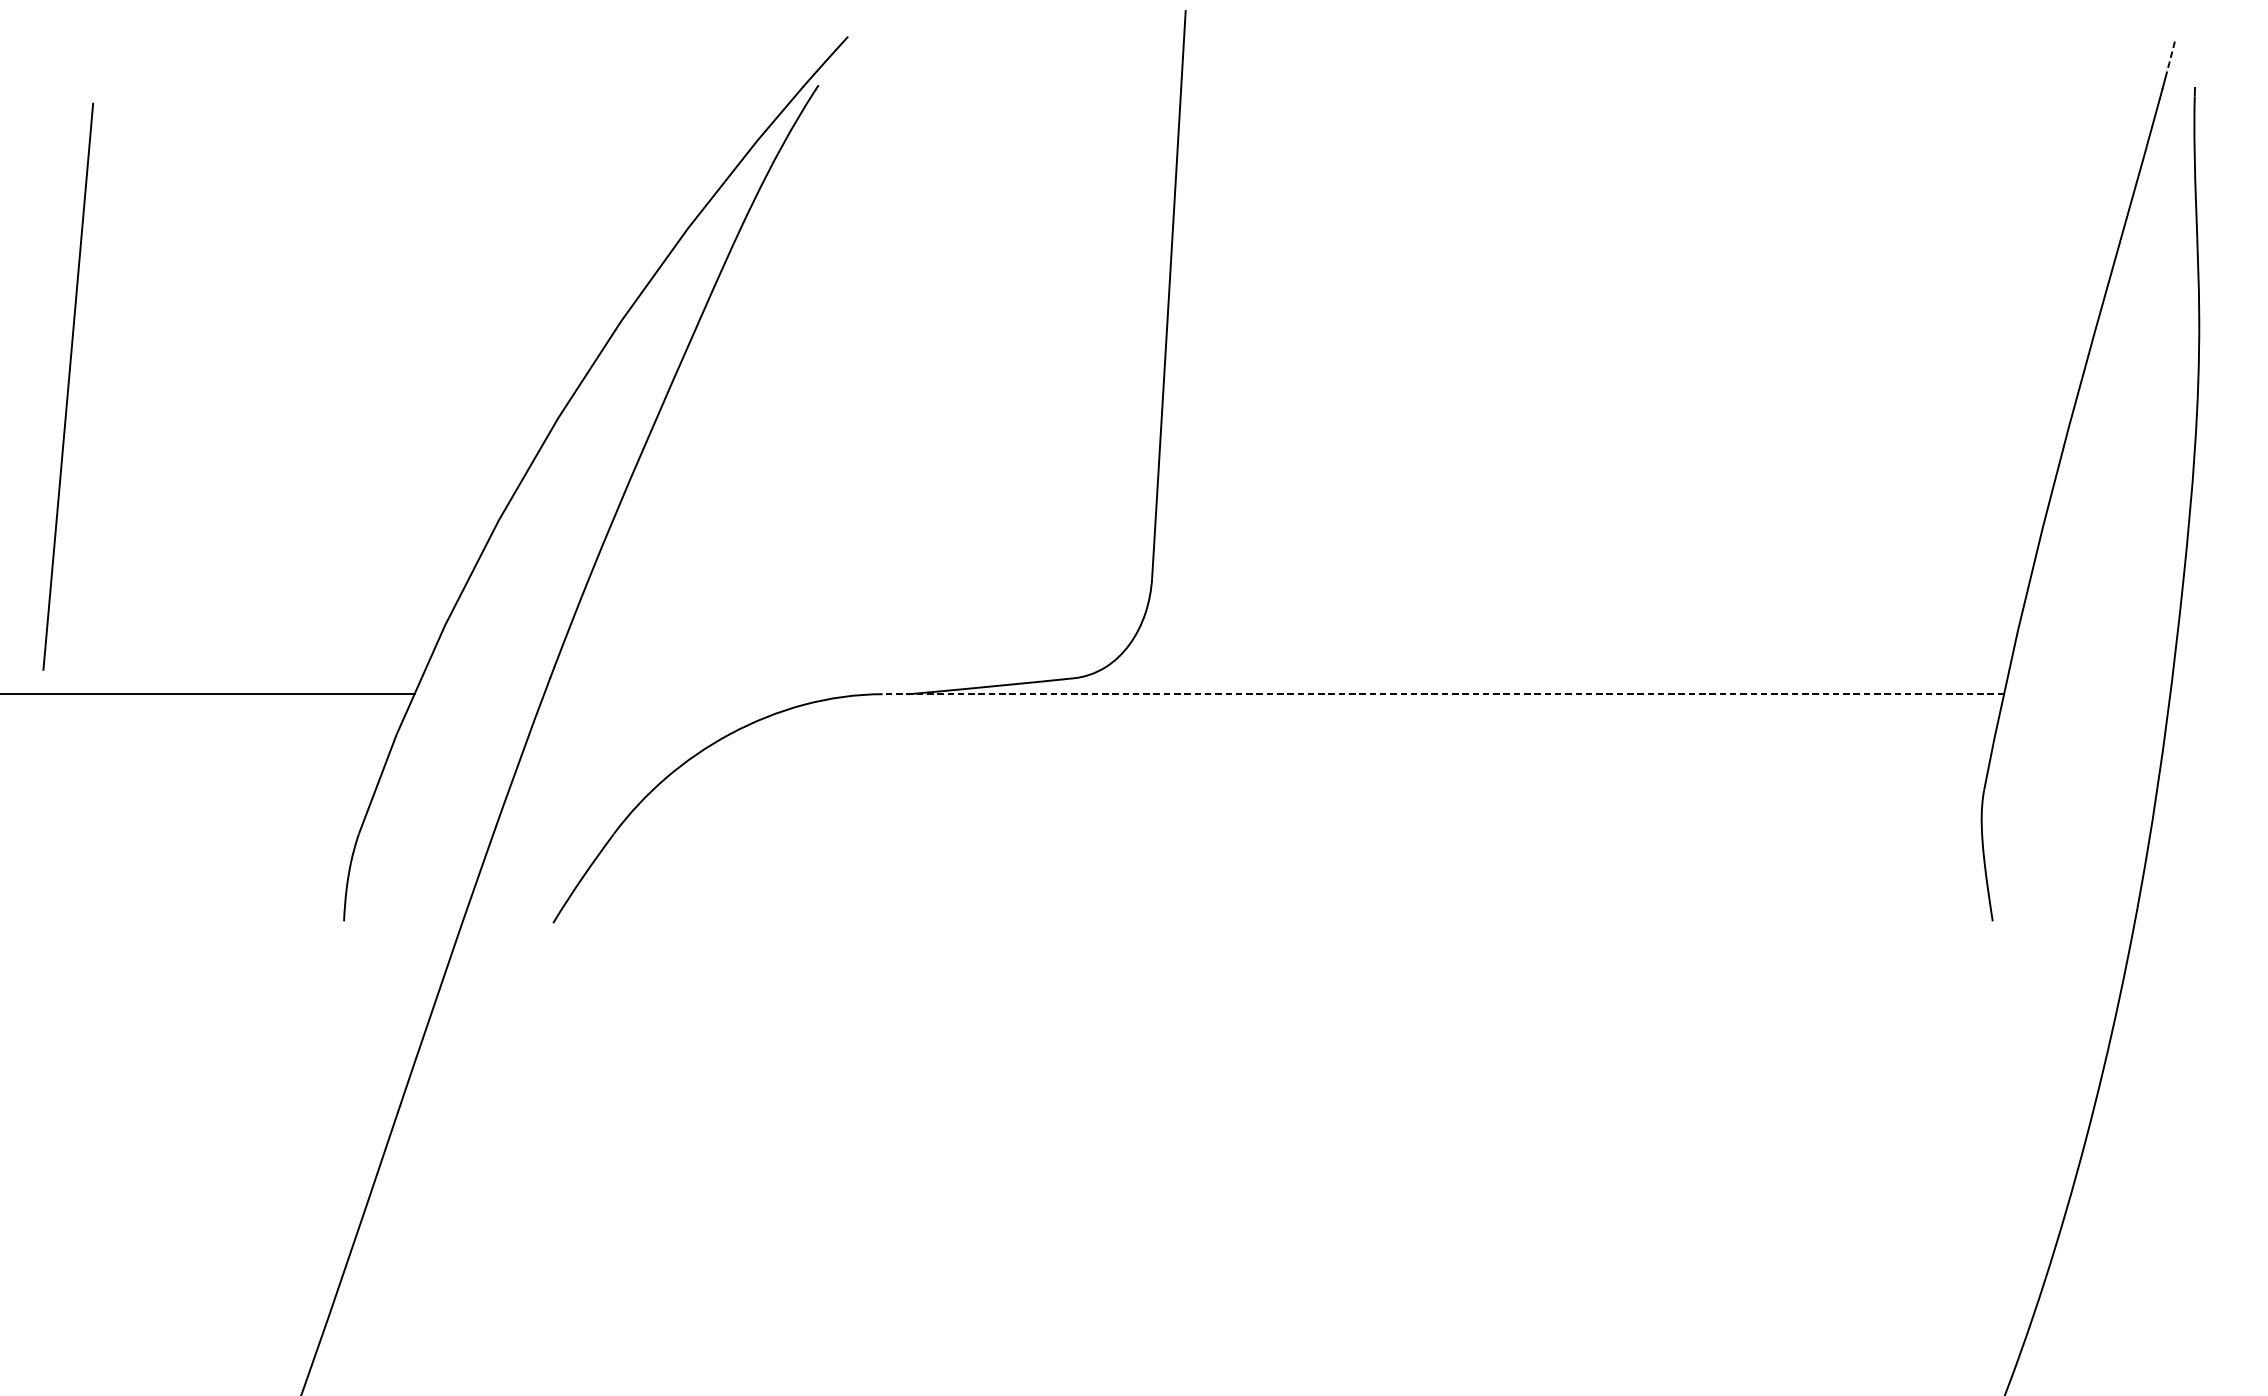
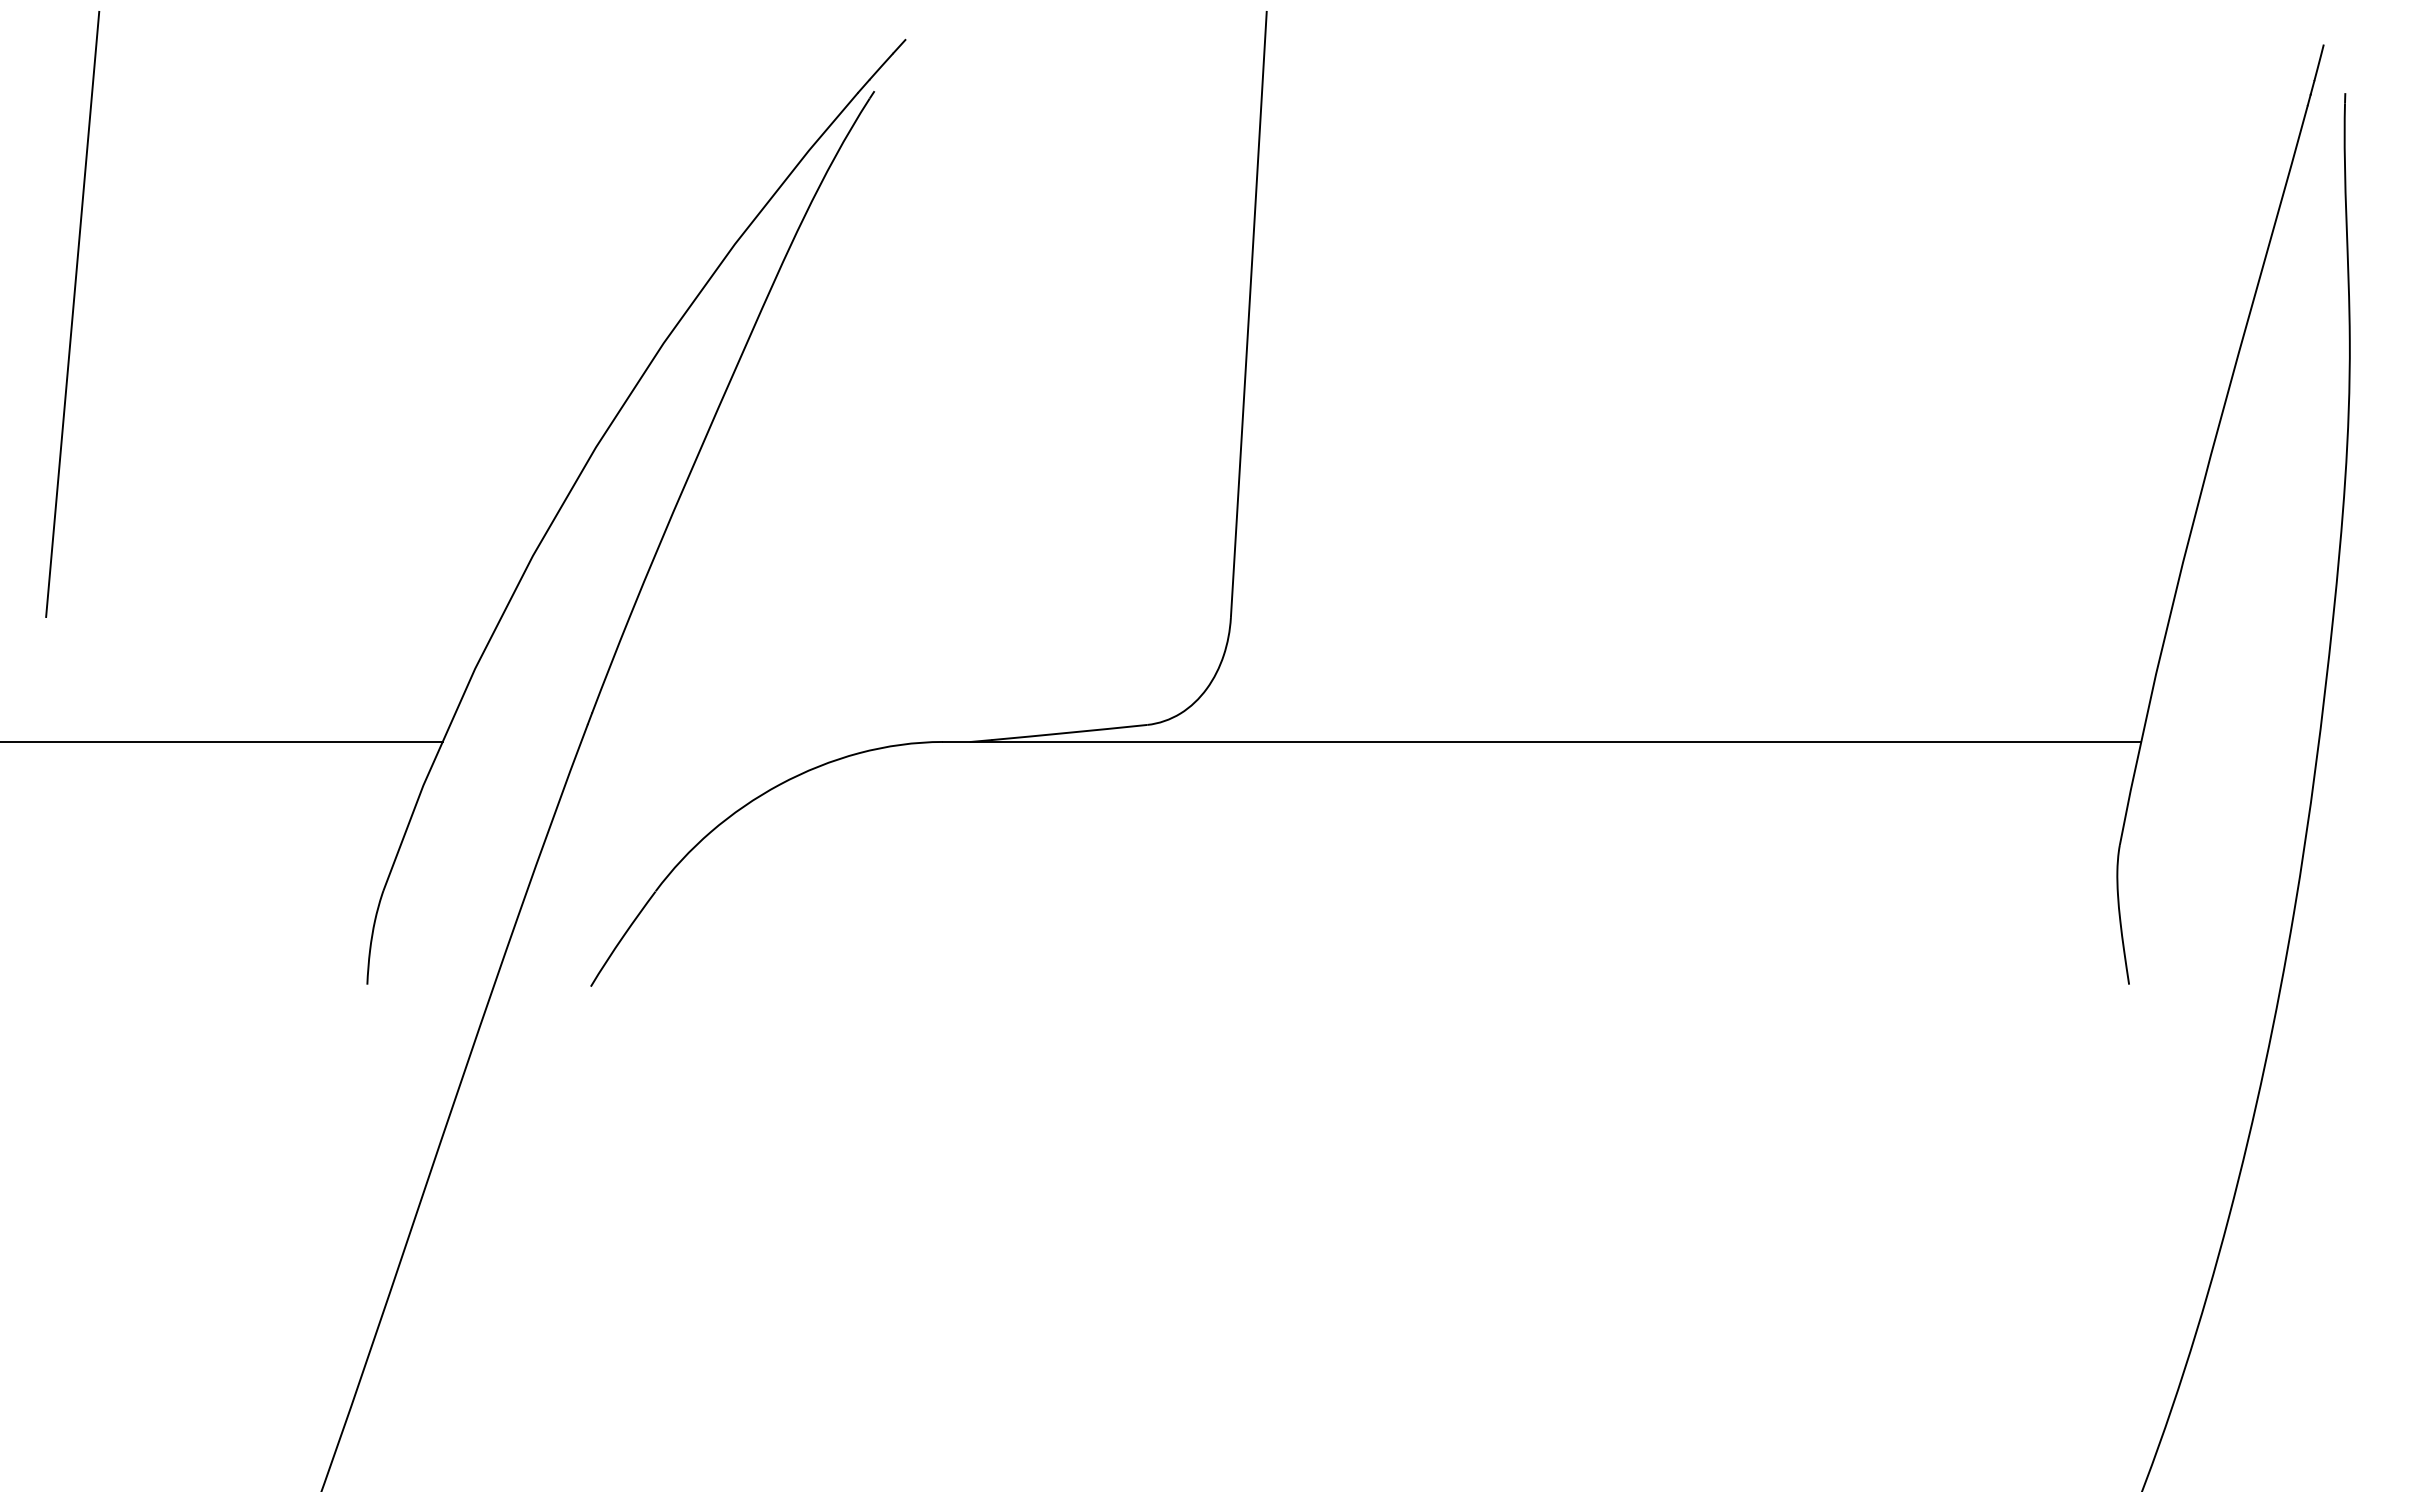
line: (2170, 59) -> (2319, 63), dashed -> solid
line: (68, 386) -> (72, 314), moved
line: (1442, 693) -> (1541, 741), dashed -> solid

